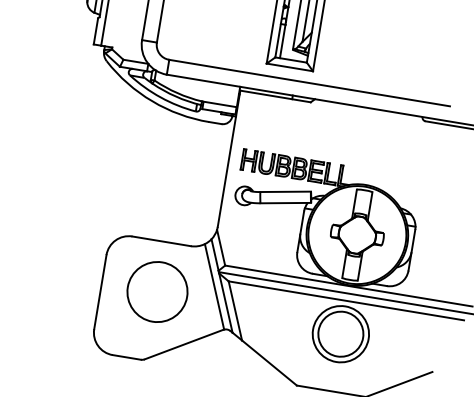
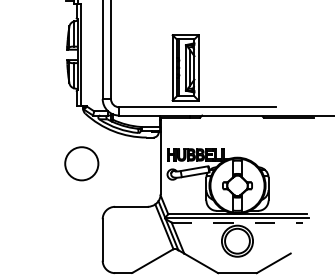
circle: (157, 291) -> (81, 163), moved
line: (346, 300) -> (237, 222), solid -> dashed

